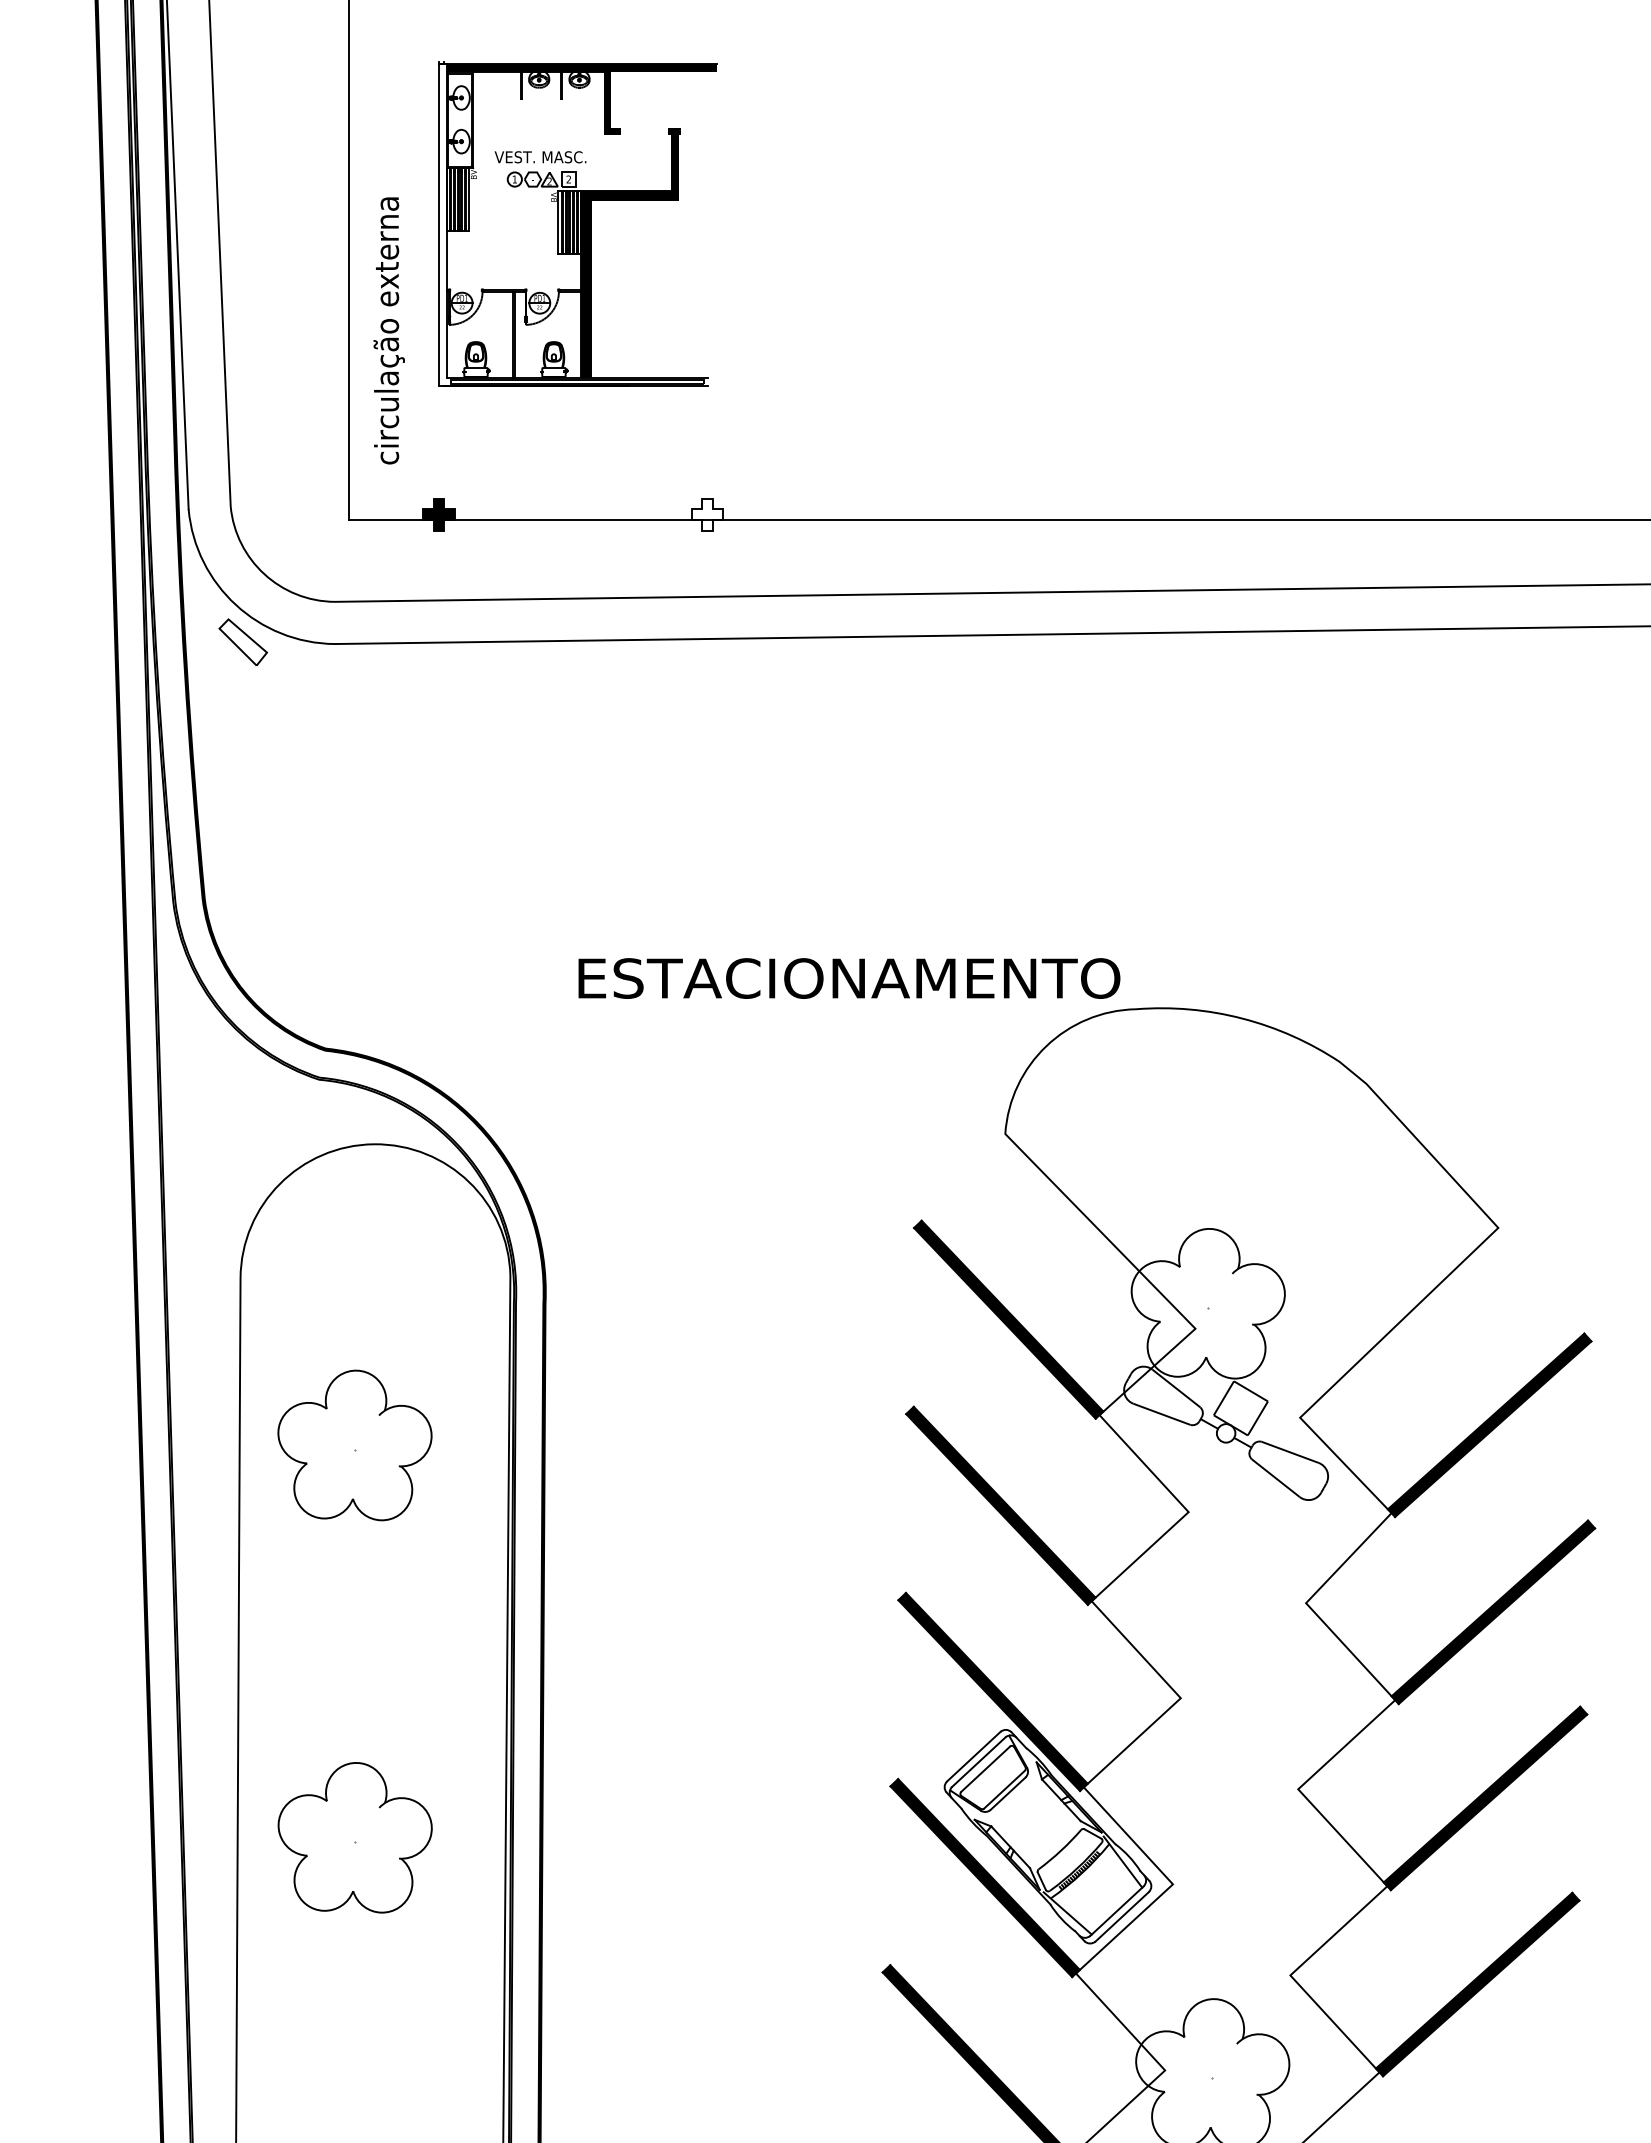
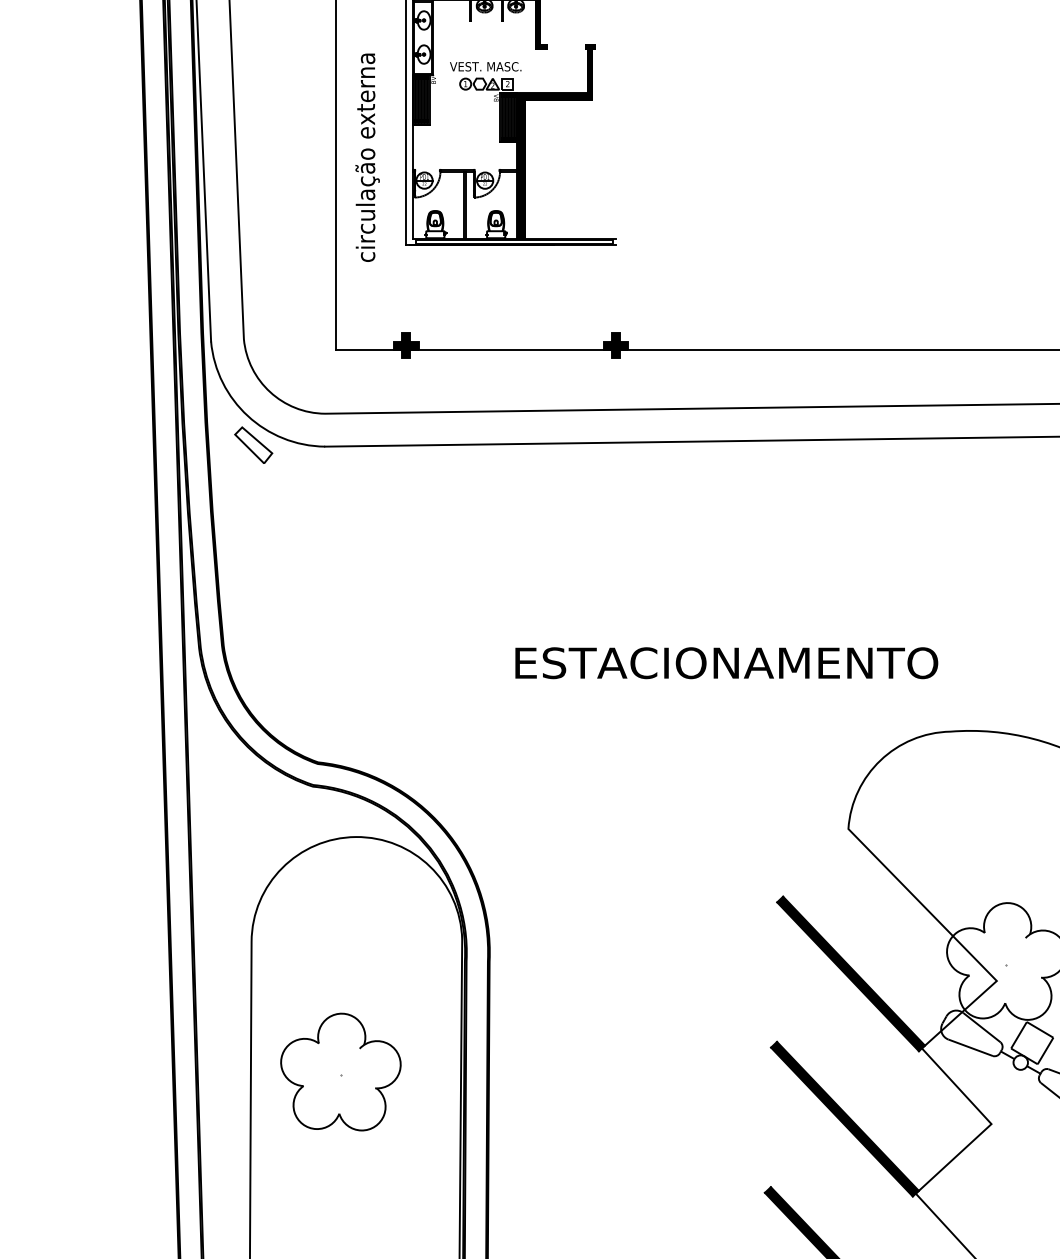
text: (388, 330) -> (367, 157), moved
fill: (707, 514) -> (616, 345), added
text: (849, 978) -> (726, 663), moved

